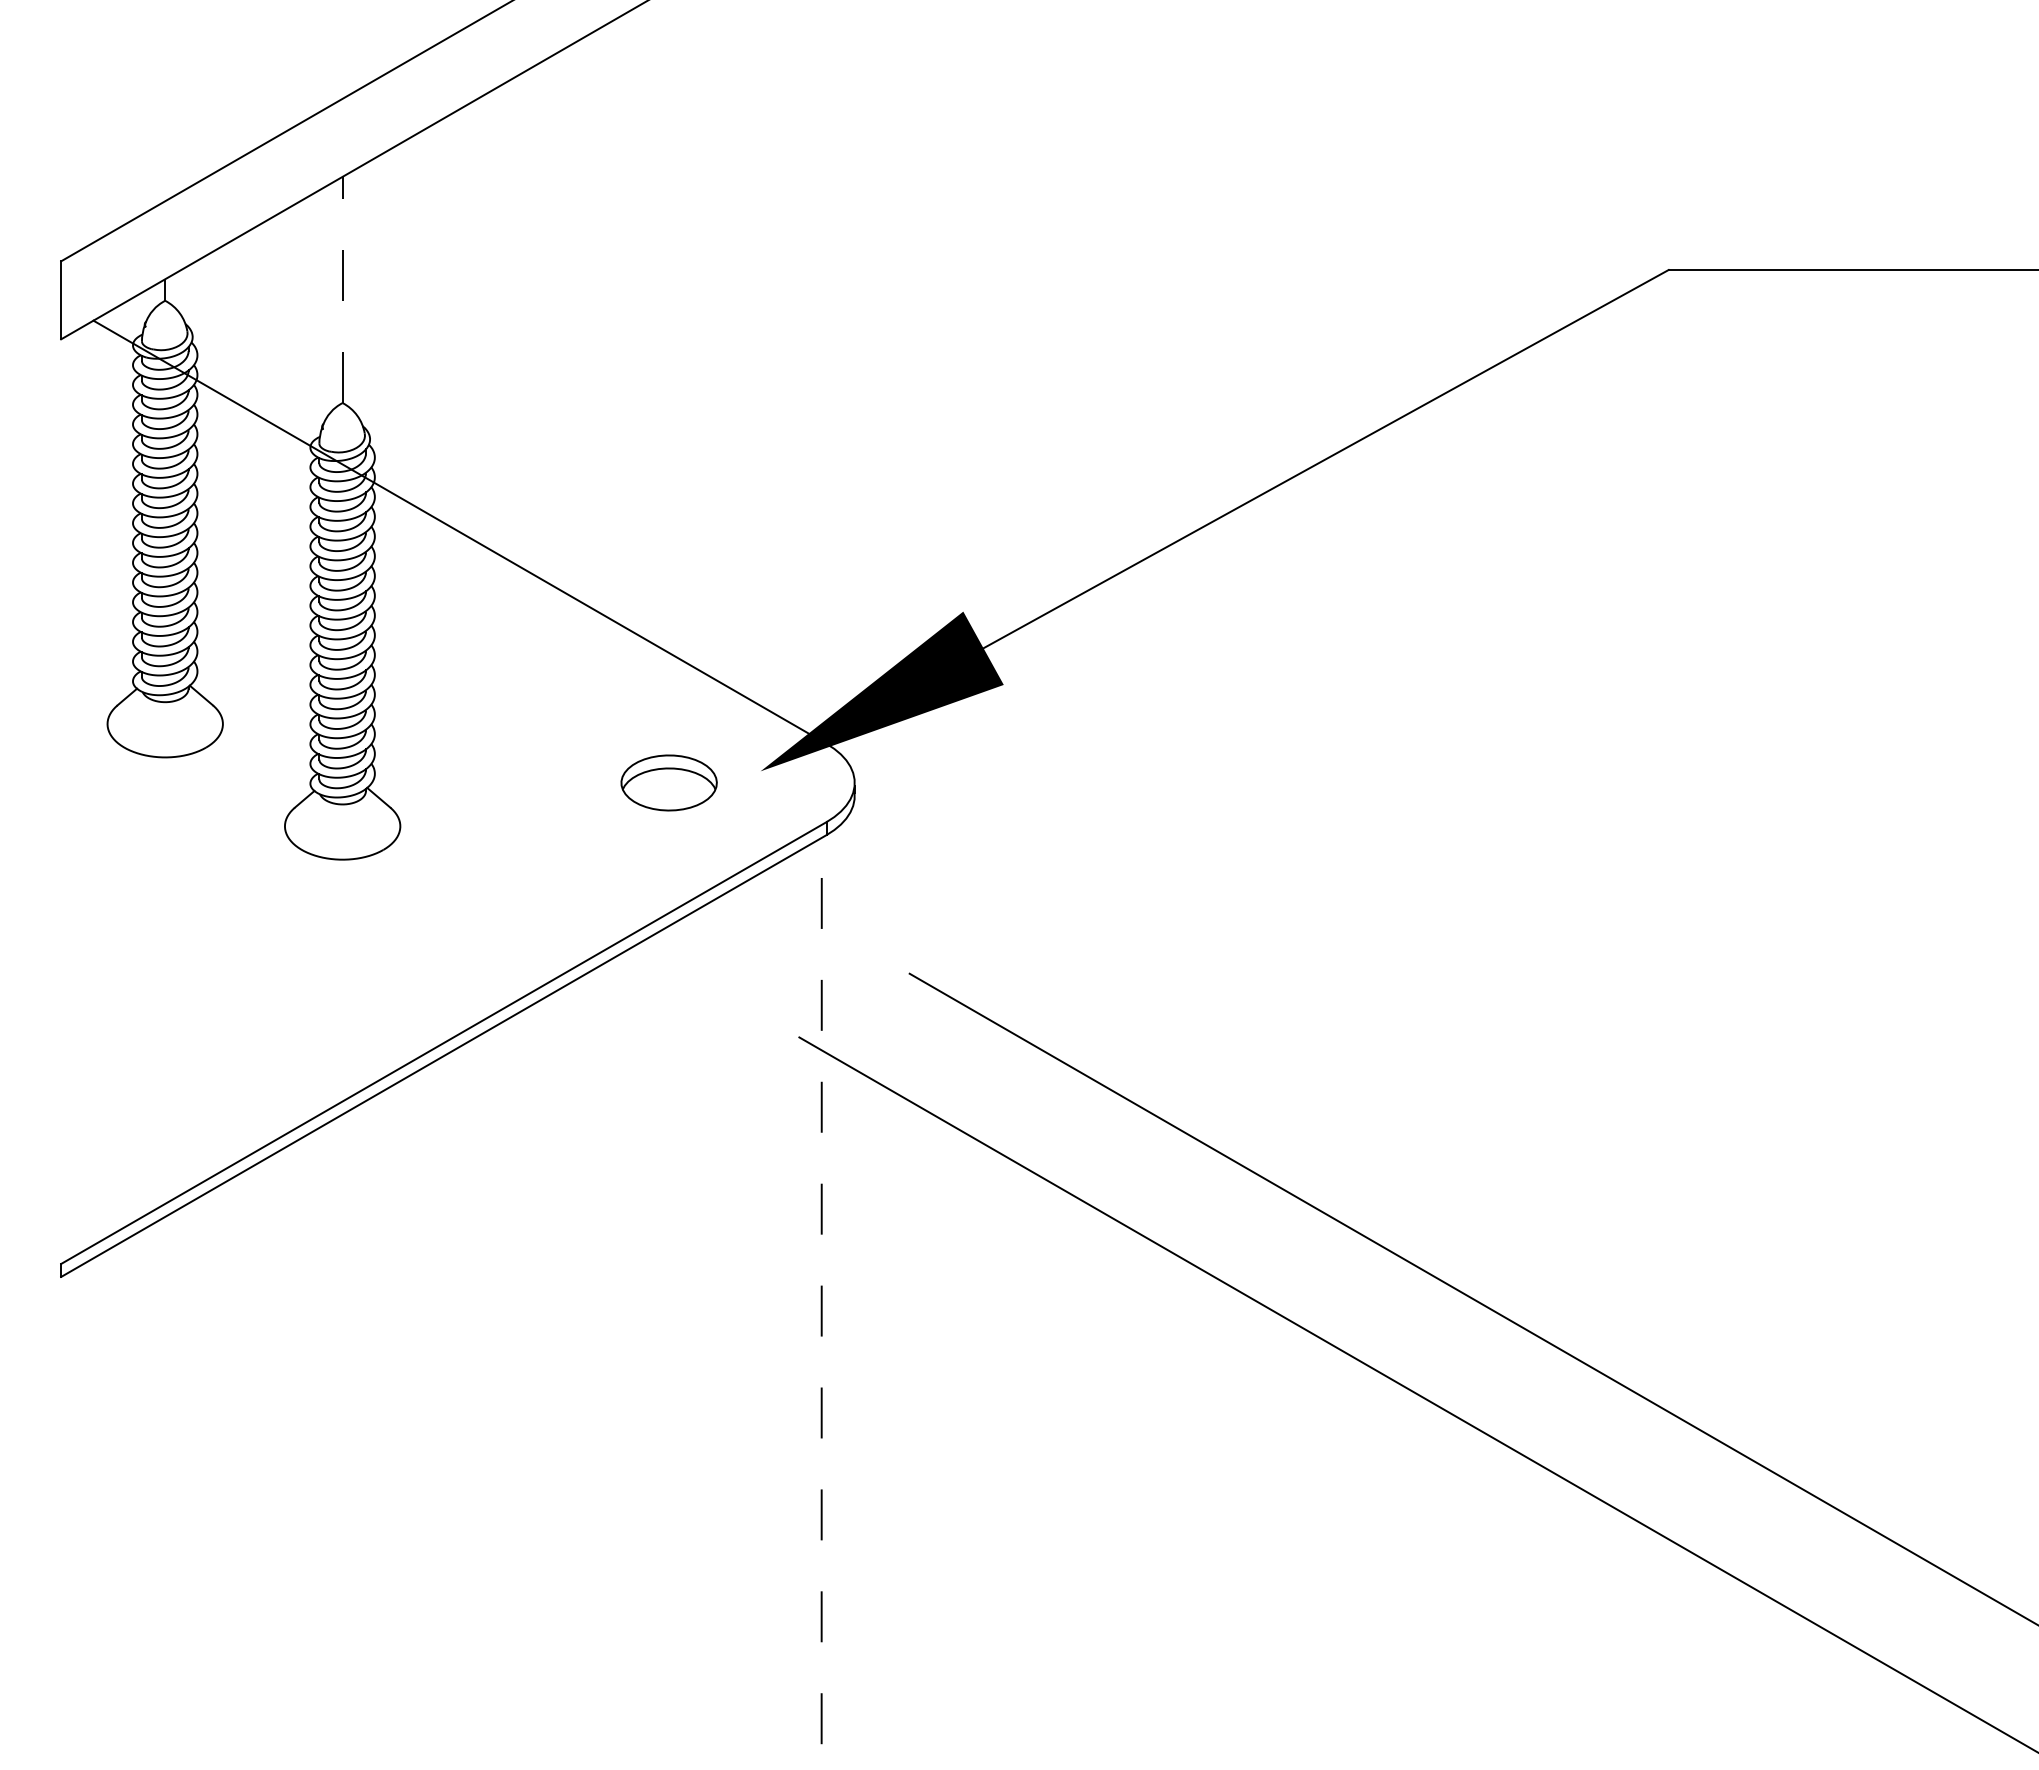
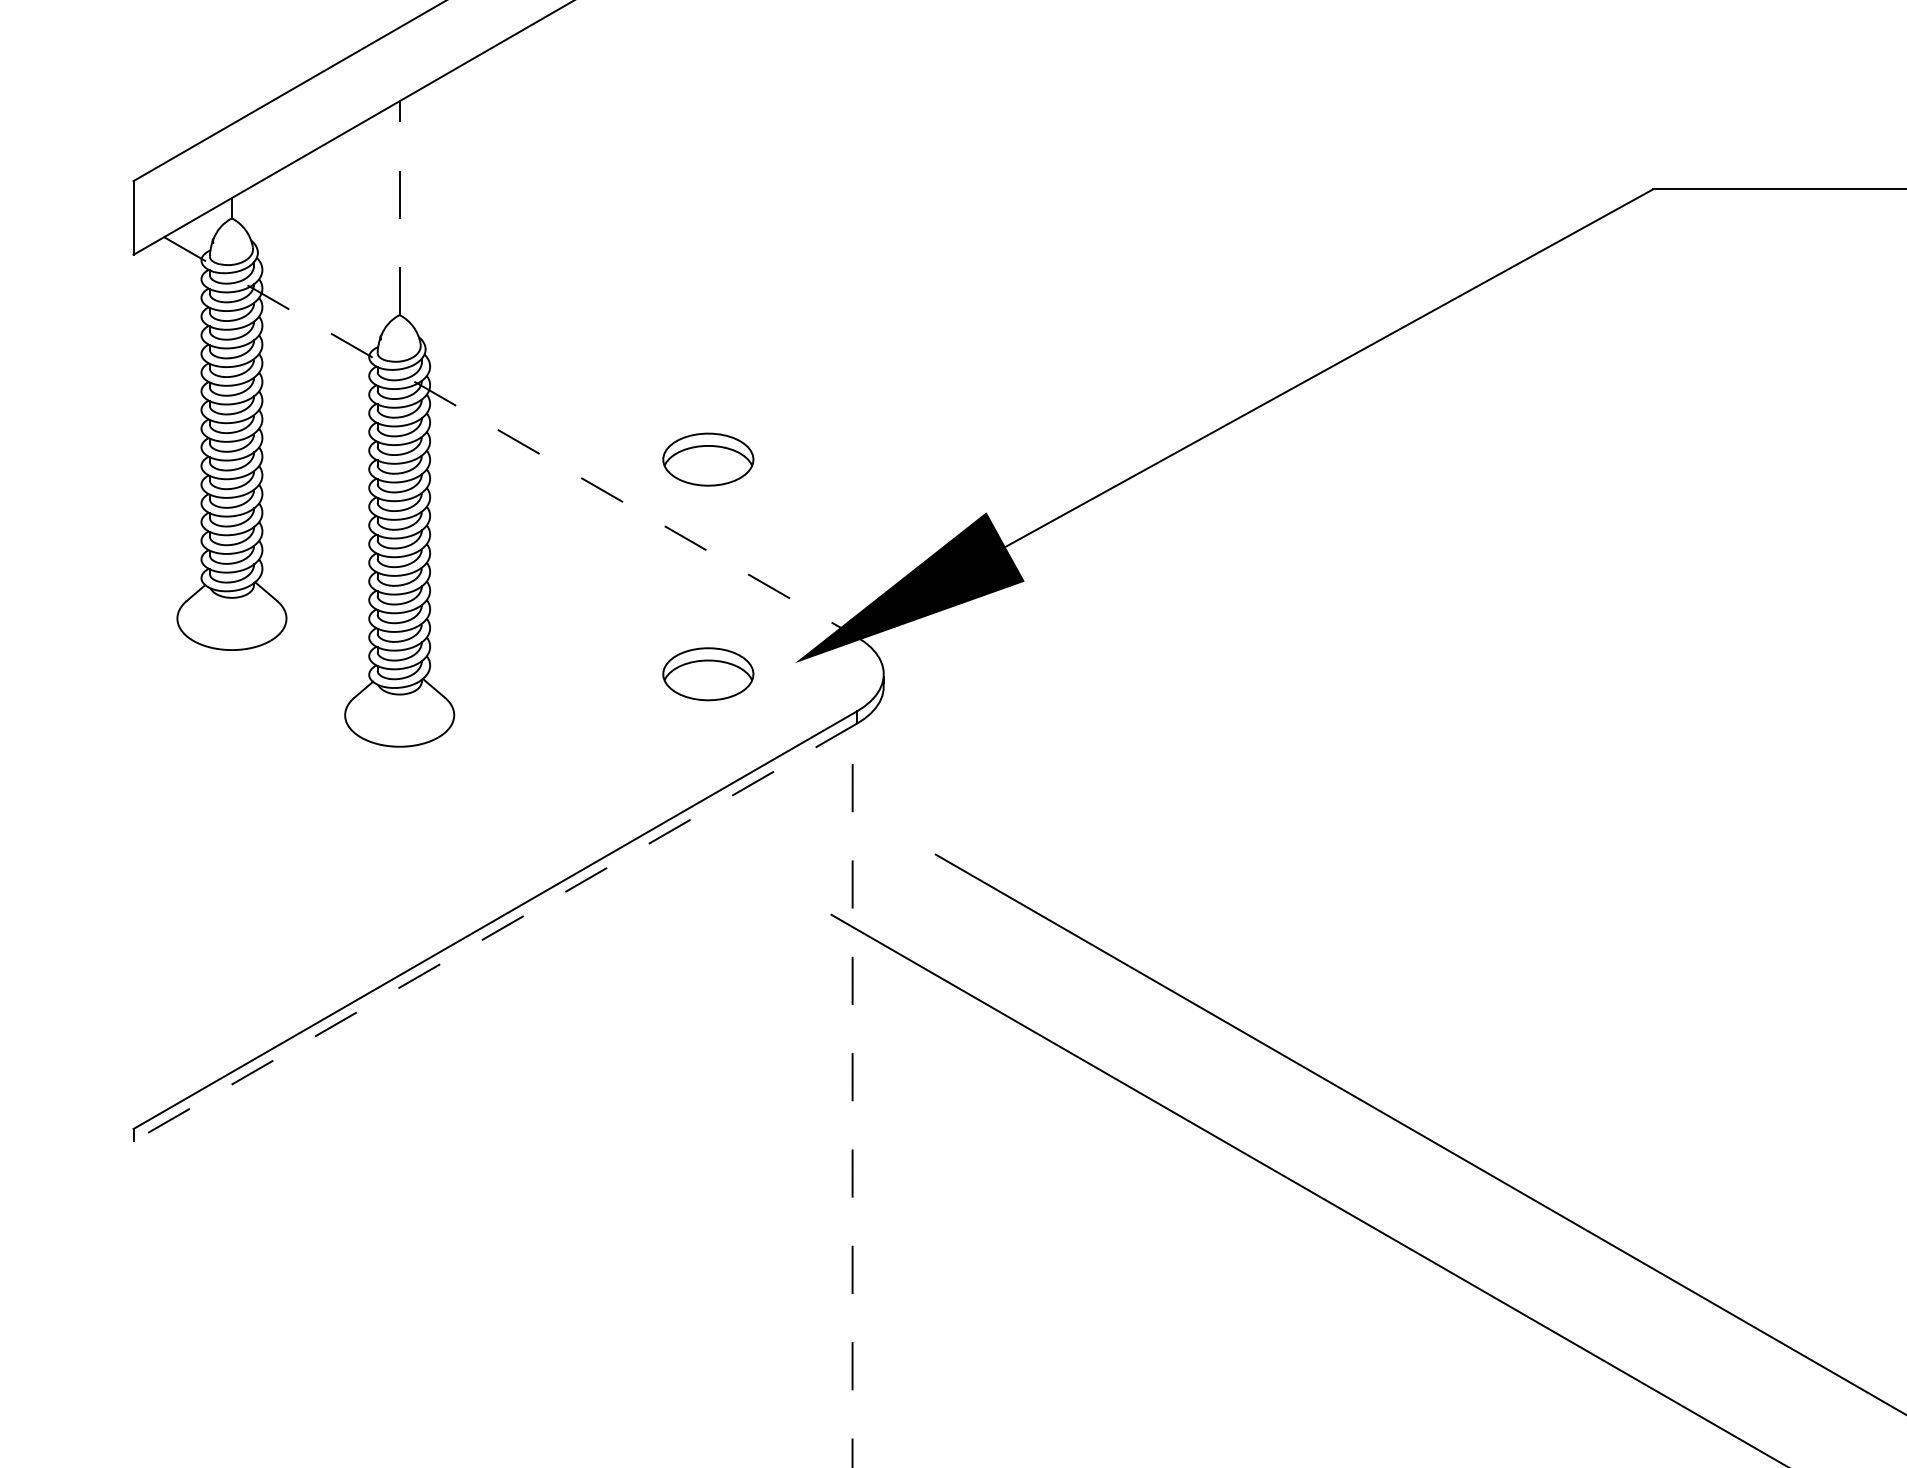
line: (460, 532) -> (511, 437), solid -> dashed
part: (668, 555) -> (707, 459), added
line: (443, 1056) -> (495, 932), solid -> dashed

